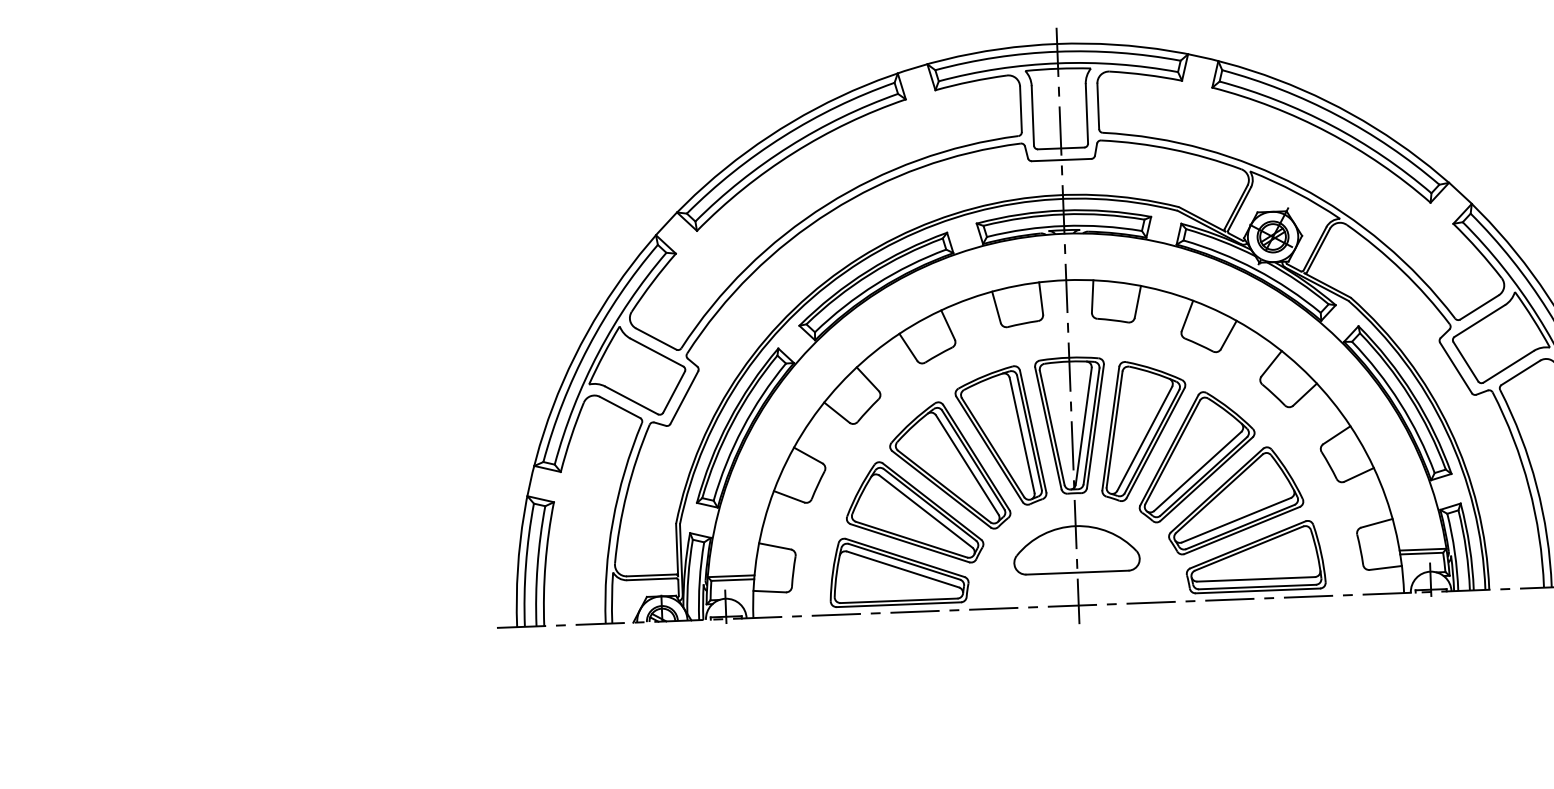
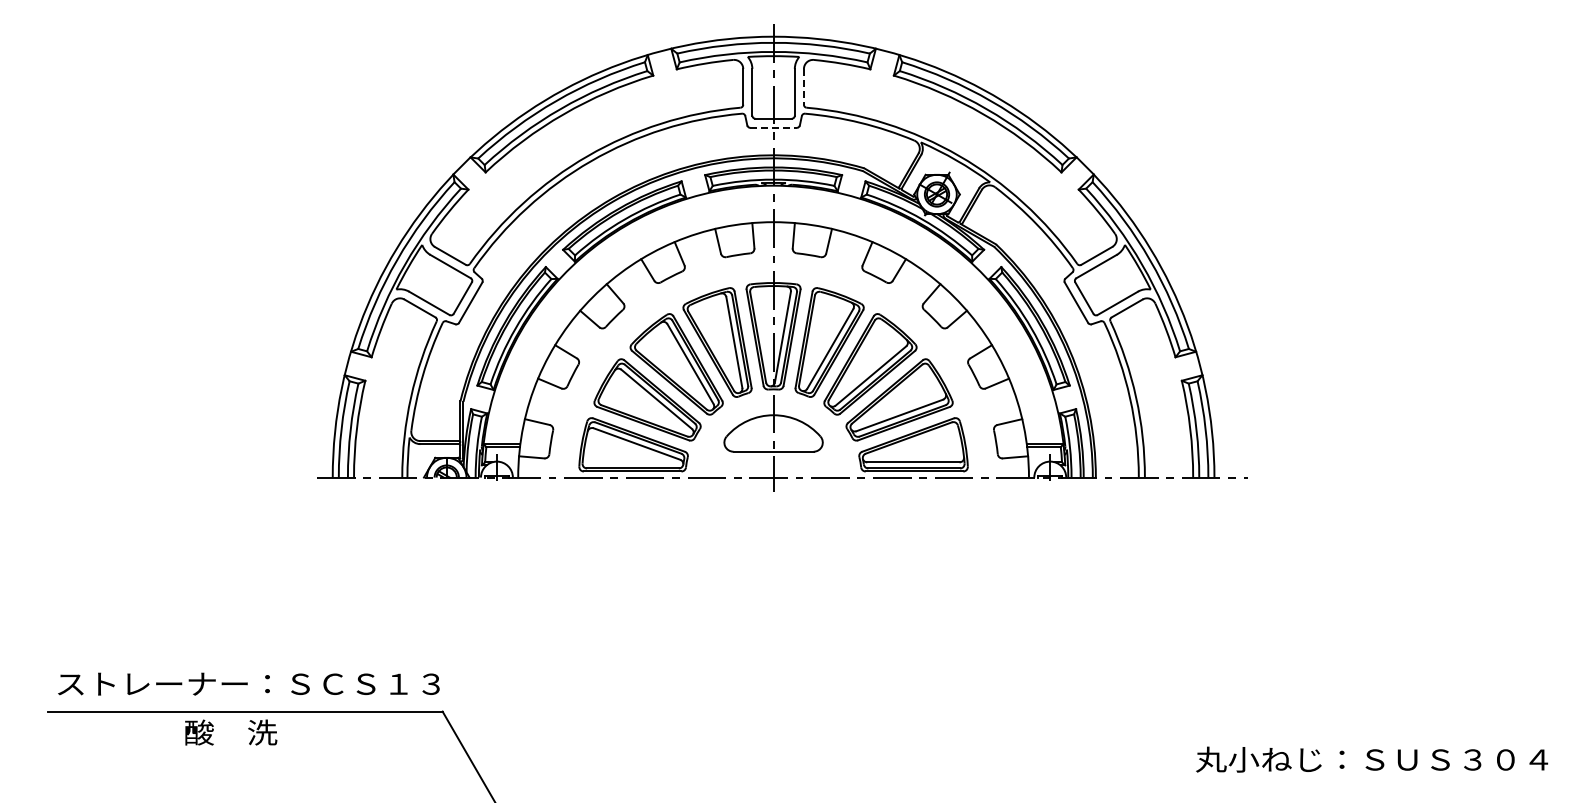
line: (1097, 105) -> (803, 86), solid -> dashed
line: (1062, 159) -> (774, 127), solid -> dashed

